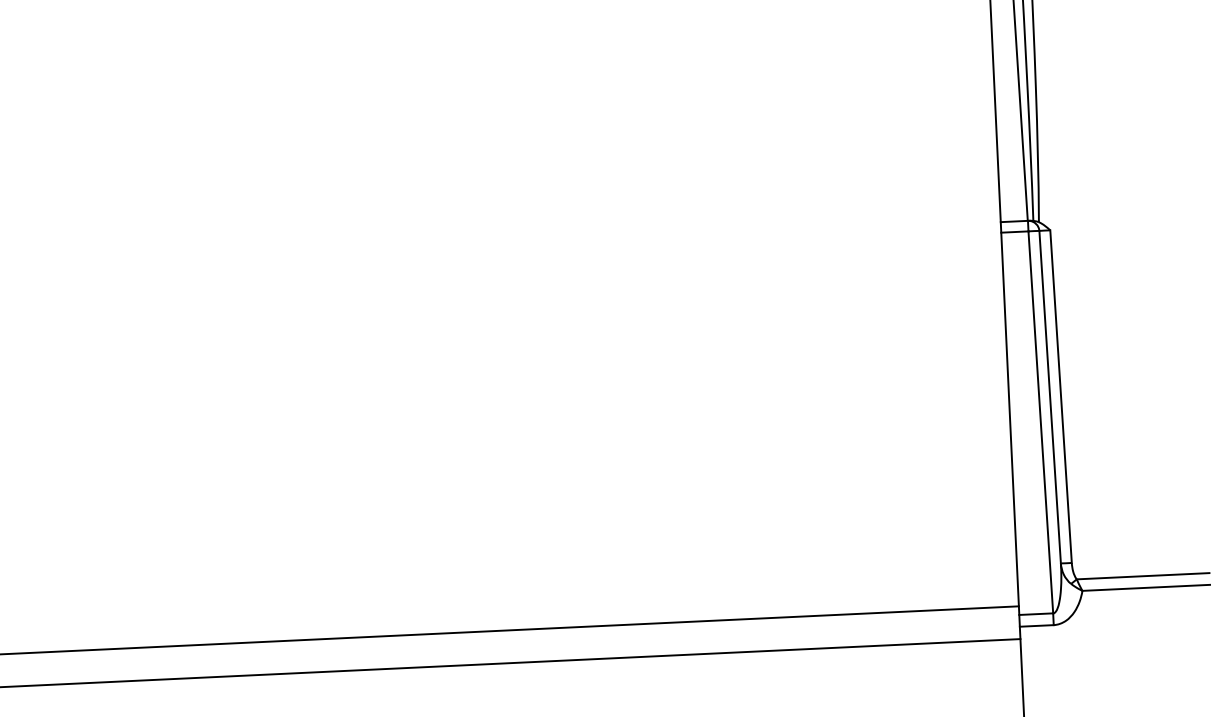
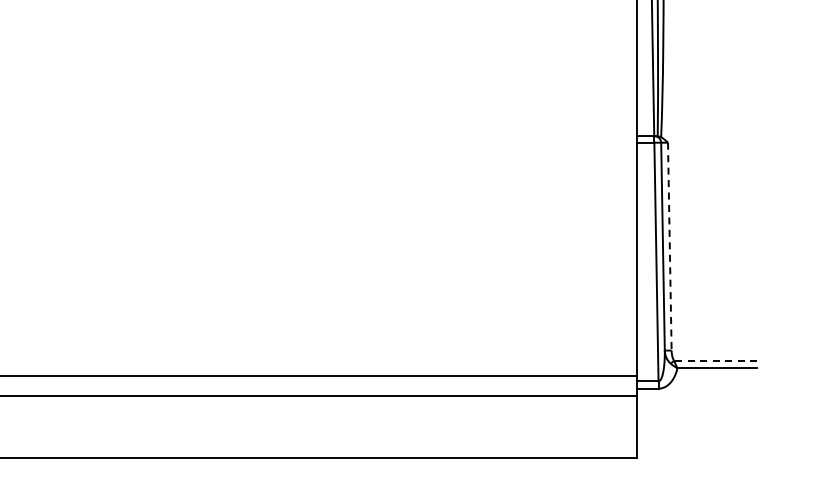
line: (1060, 396) -> (669, 246), solid -> dashed
line: (1142, 575) -> (715, 360), solid -> dashed

